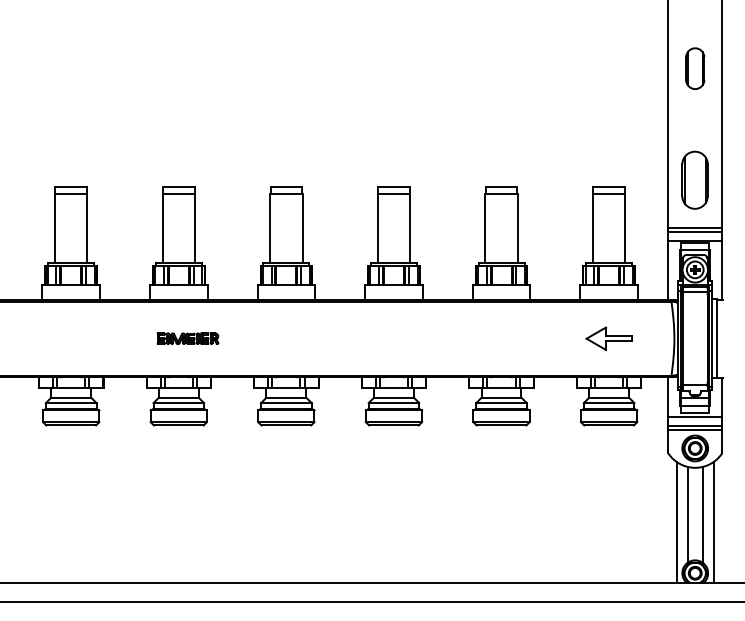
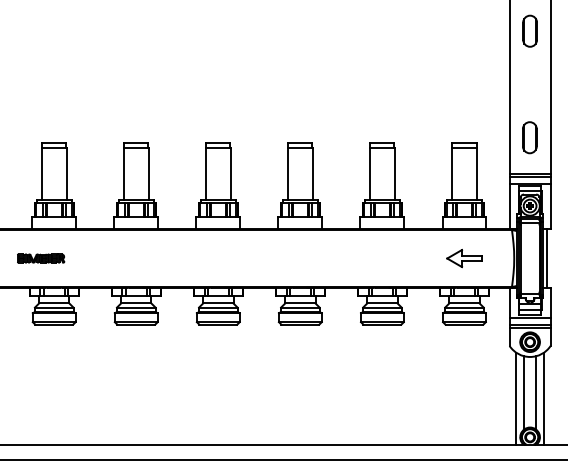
part: (695, 68) -> (530, 31), moved
part: (694, 180) -> (529, 137), size x0.71
part: (187, 338) -> (40, 258), moved

